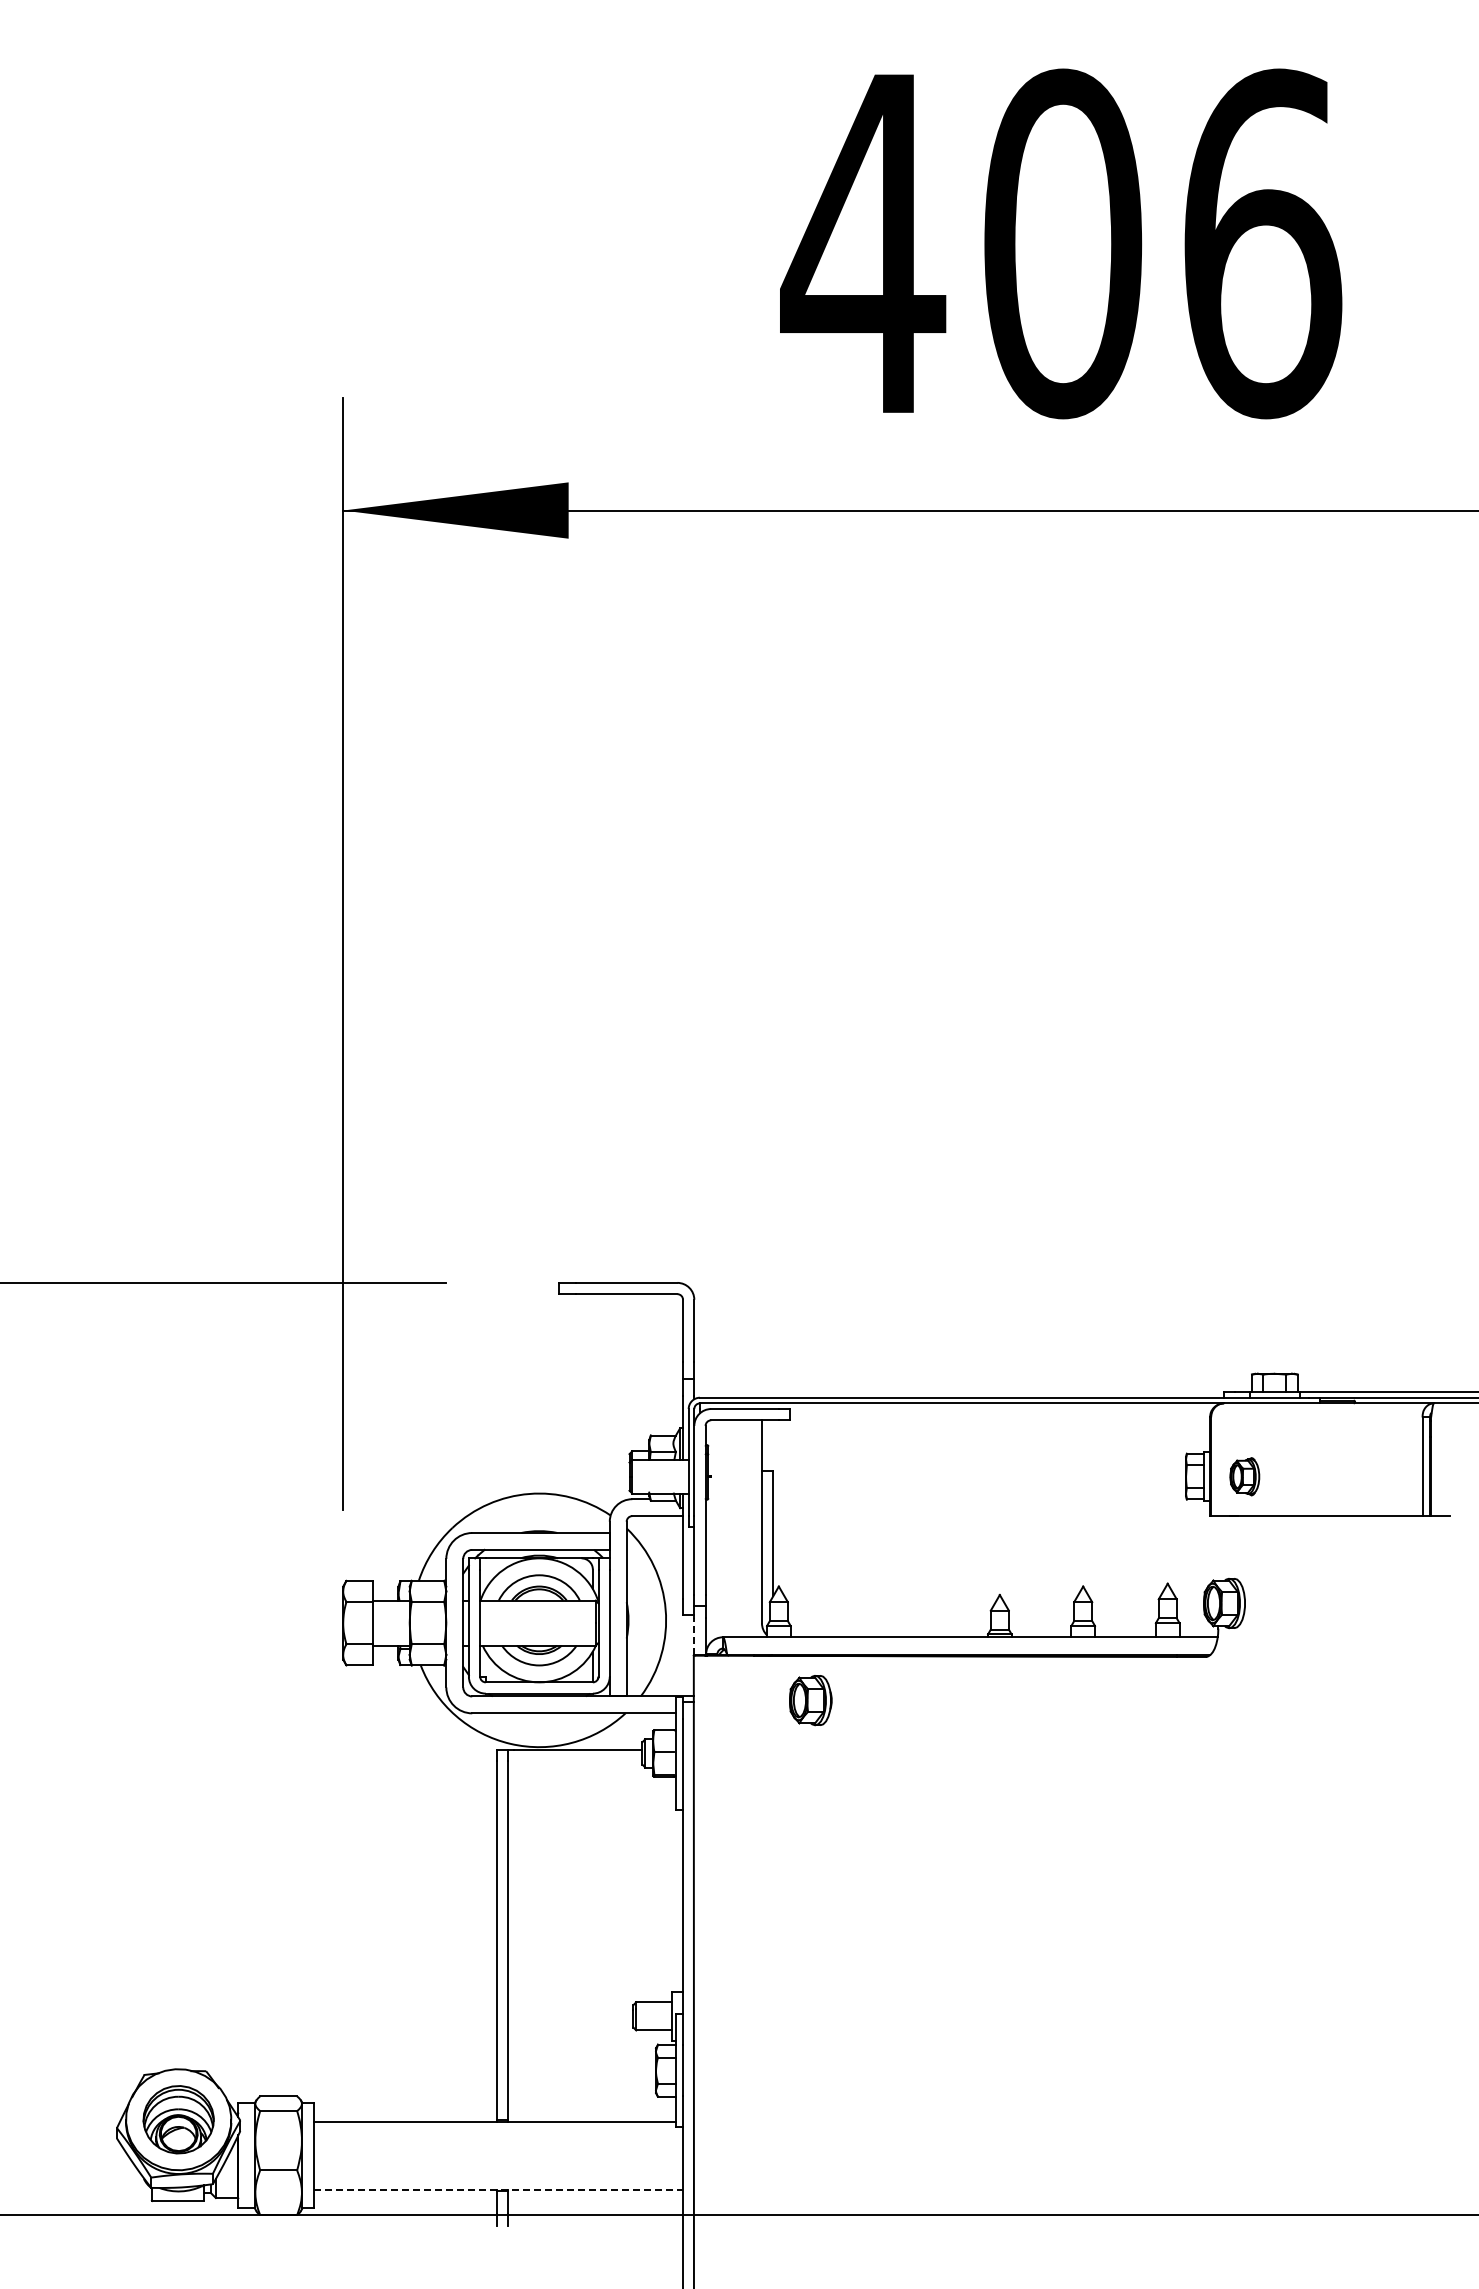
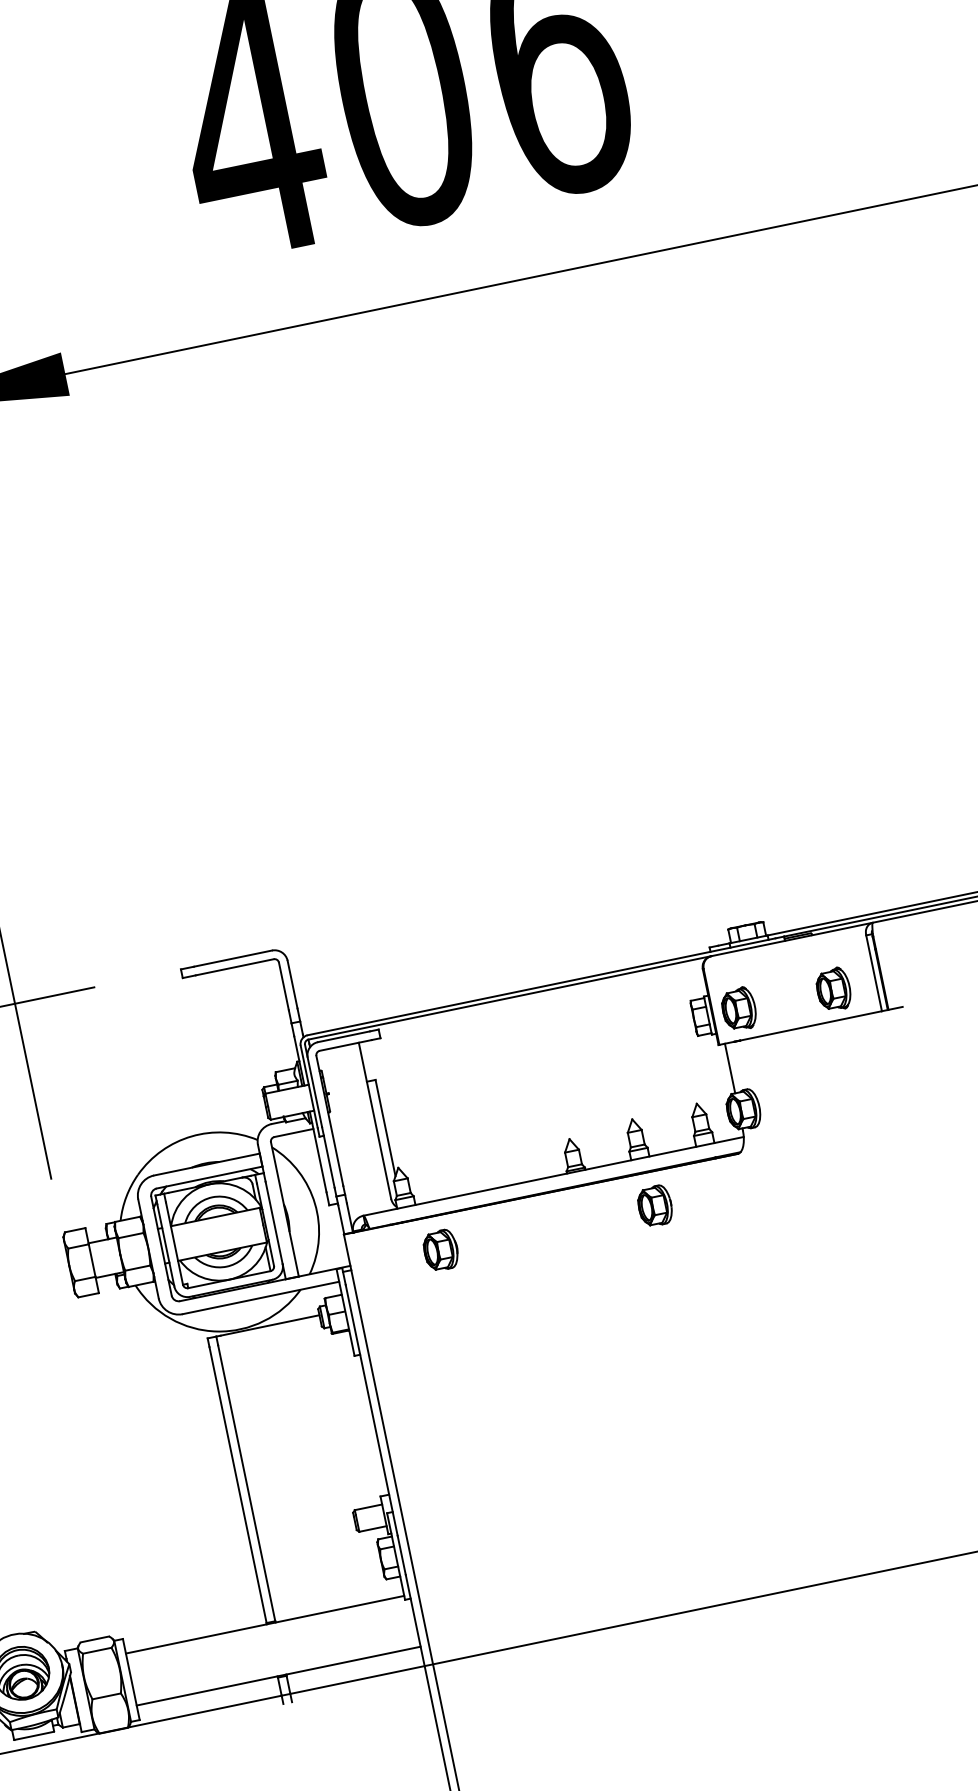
part: (1244, 1476) -> (738, 1009), size x1.43
part: (1367, 1476) -> (833, 989), added
line: (1218, 1548) -> (730, 1068), added
line: (694, 1636) -> (341, 1219), dashed -> solid
part: (1088, 1700) -> (654, 1206), added
line: (498, 2189) -> (278, 1676), dashed -> solid

